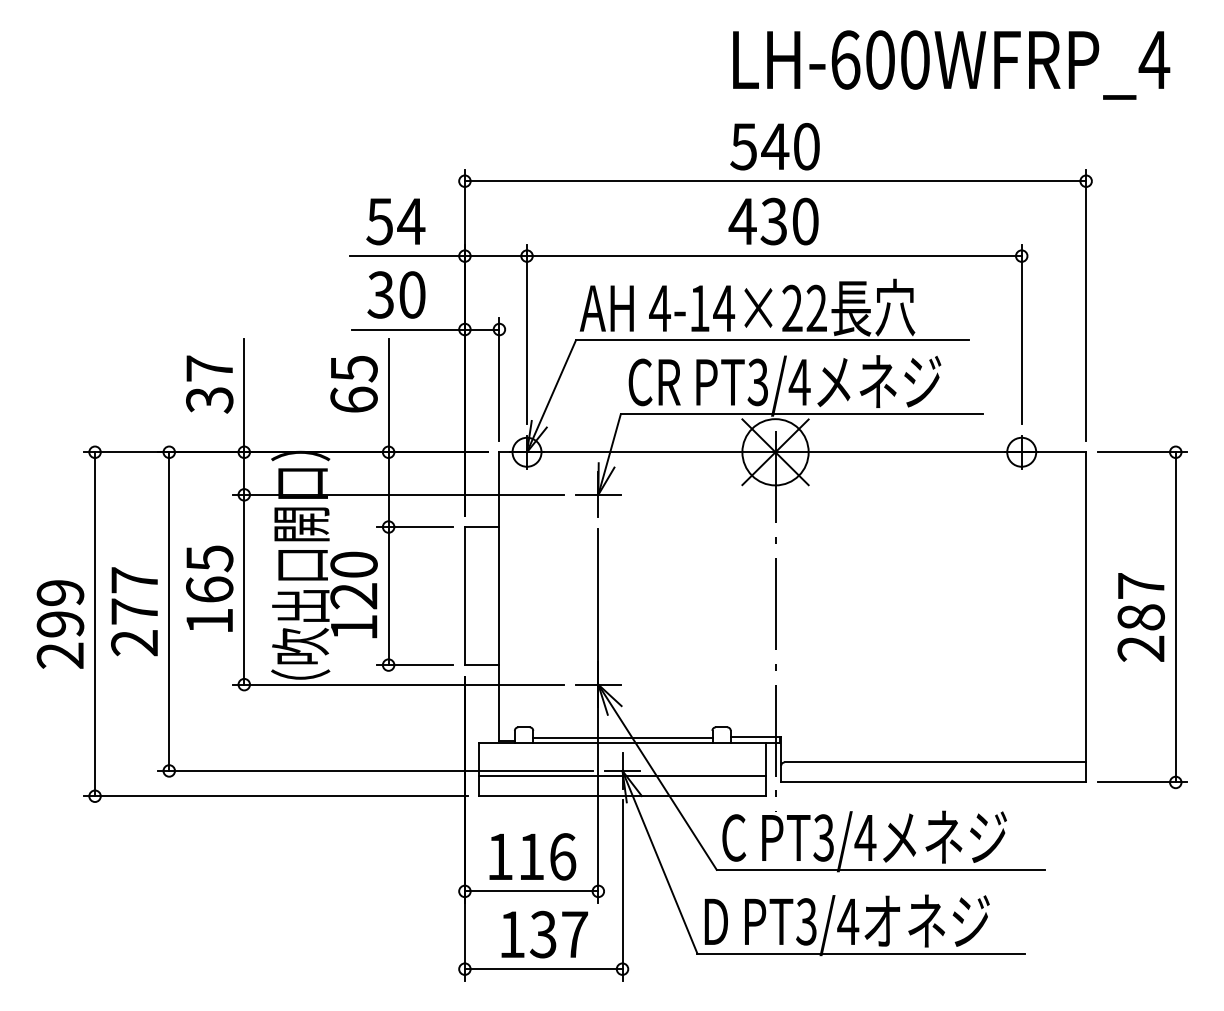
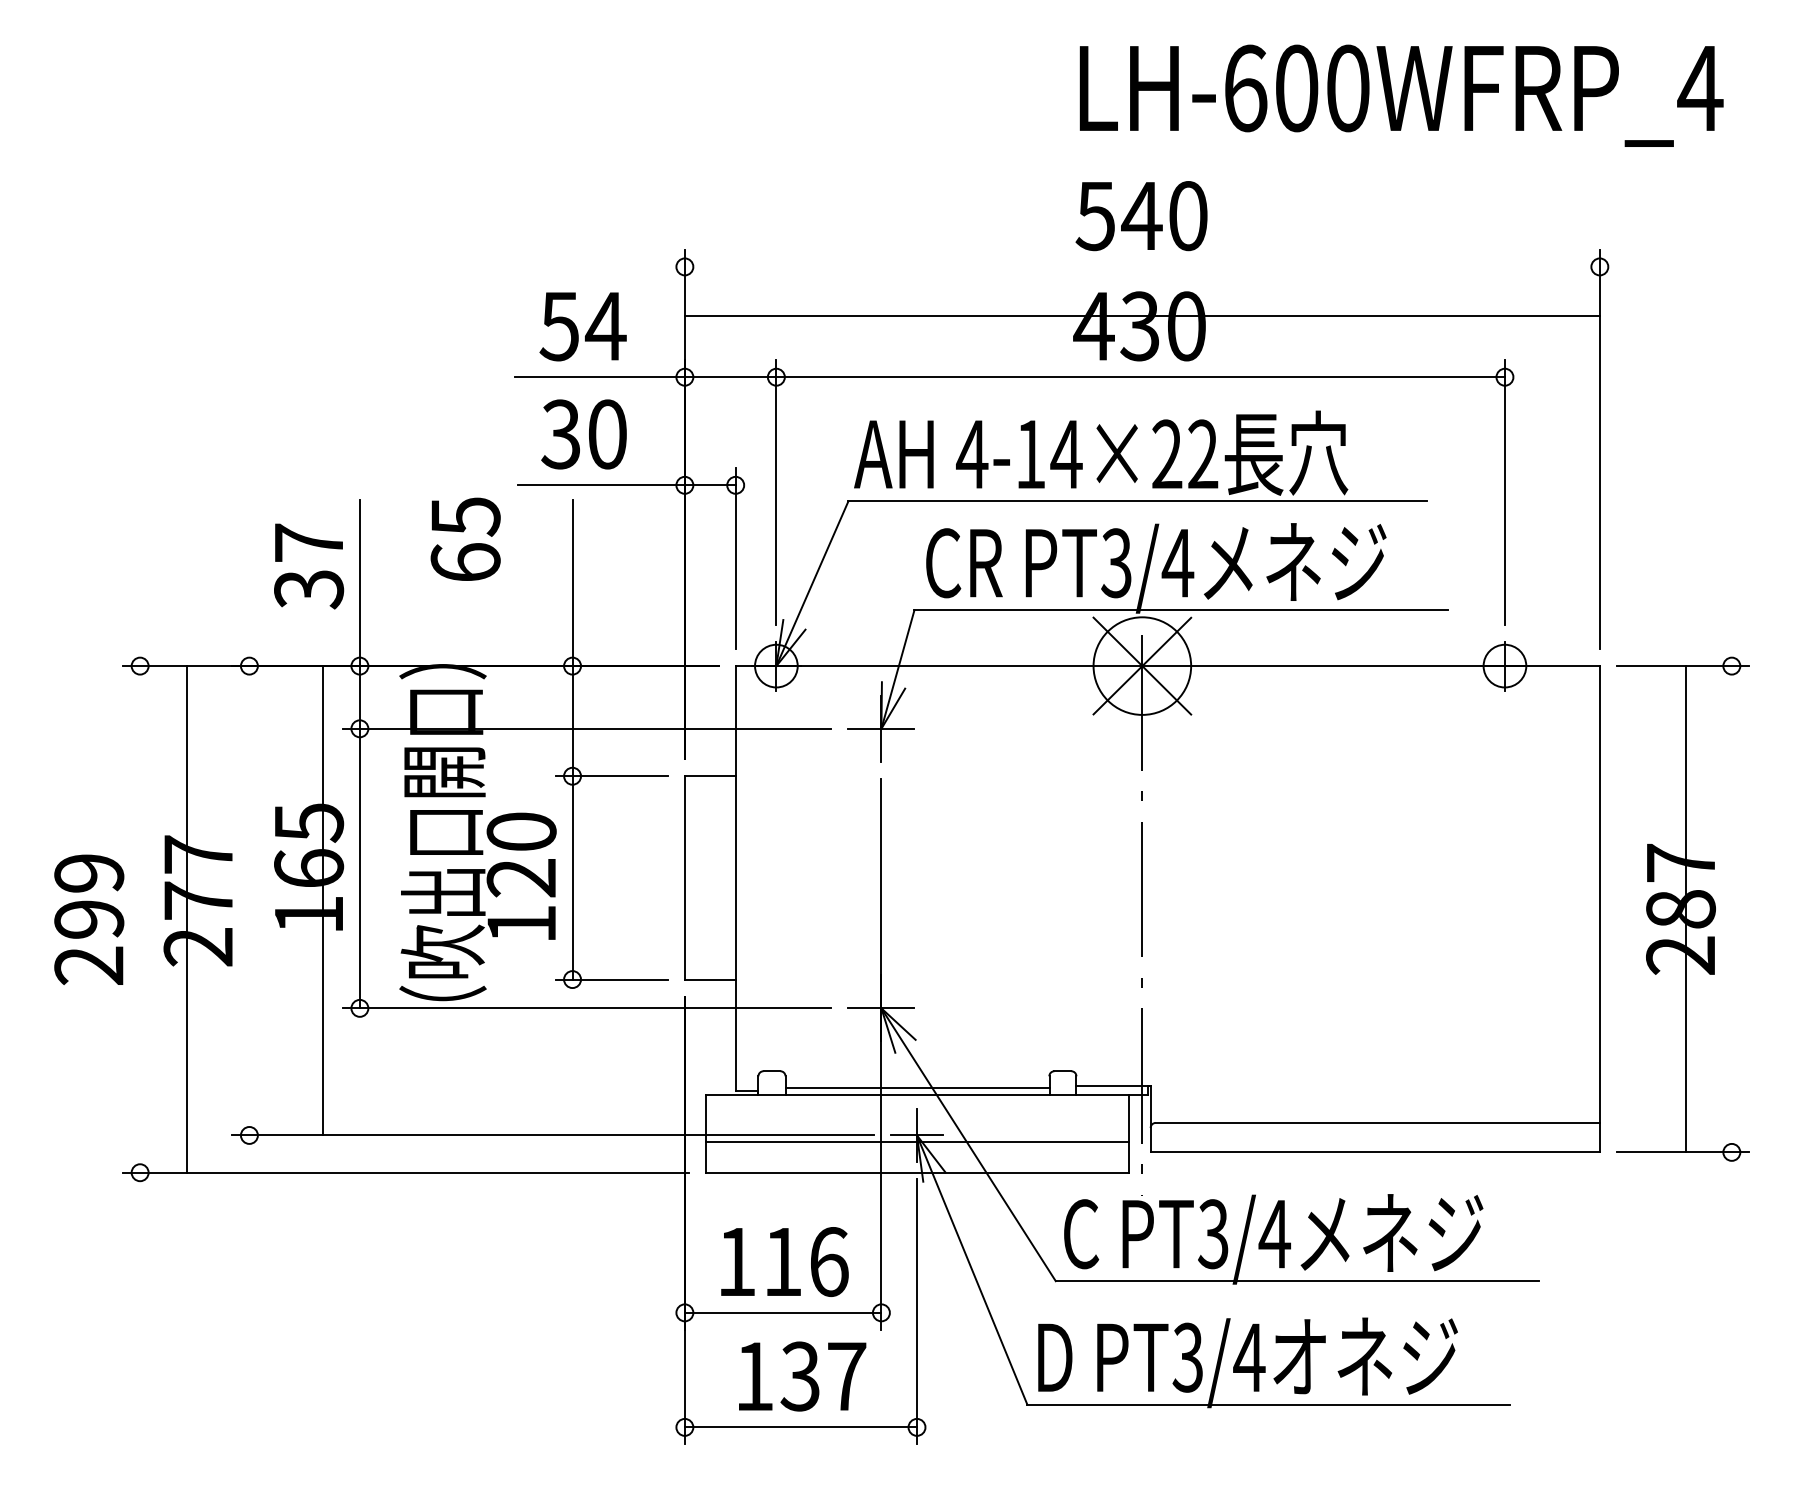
line: (775, 181) -> (1142, 315), moved
text: (353, 384) -> (464, 539), moved
line: (169, 611) -> (323, 900), moved
line: (1175, 617) -> (1685, 909), moved
line: (95, 624) -> (187, 919), moved

